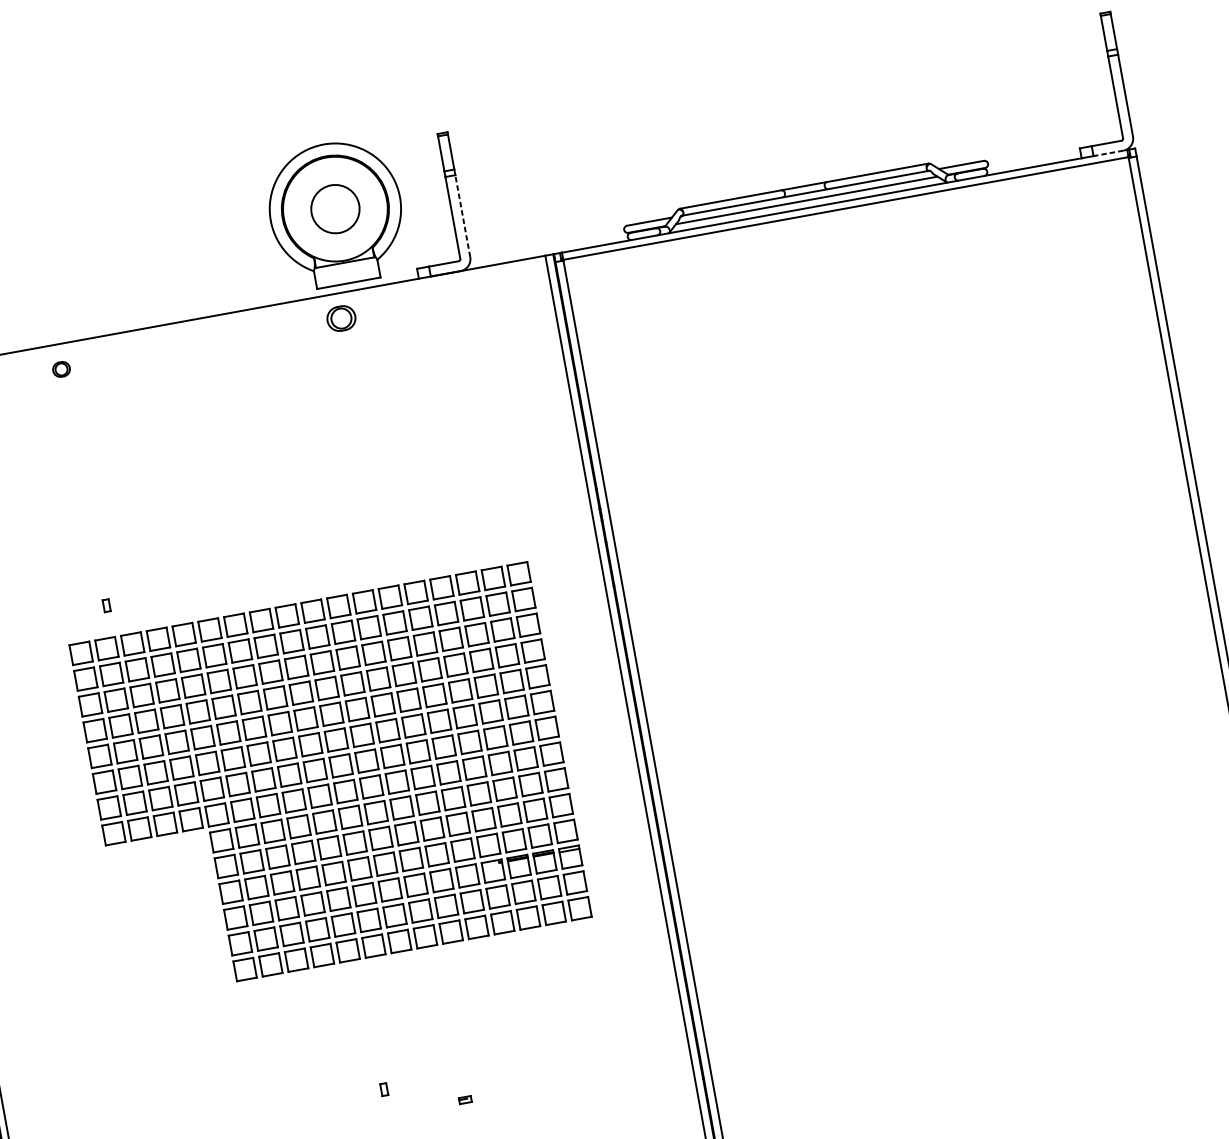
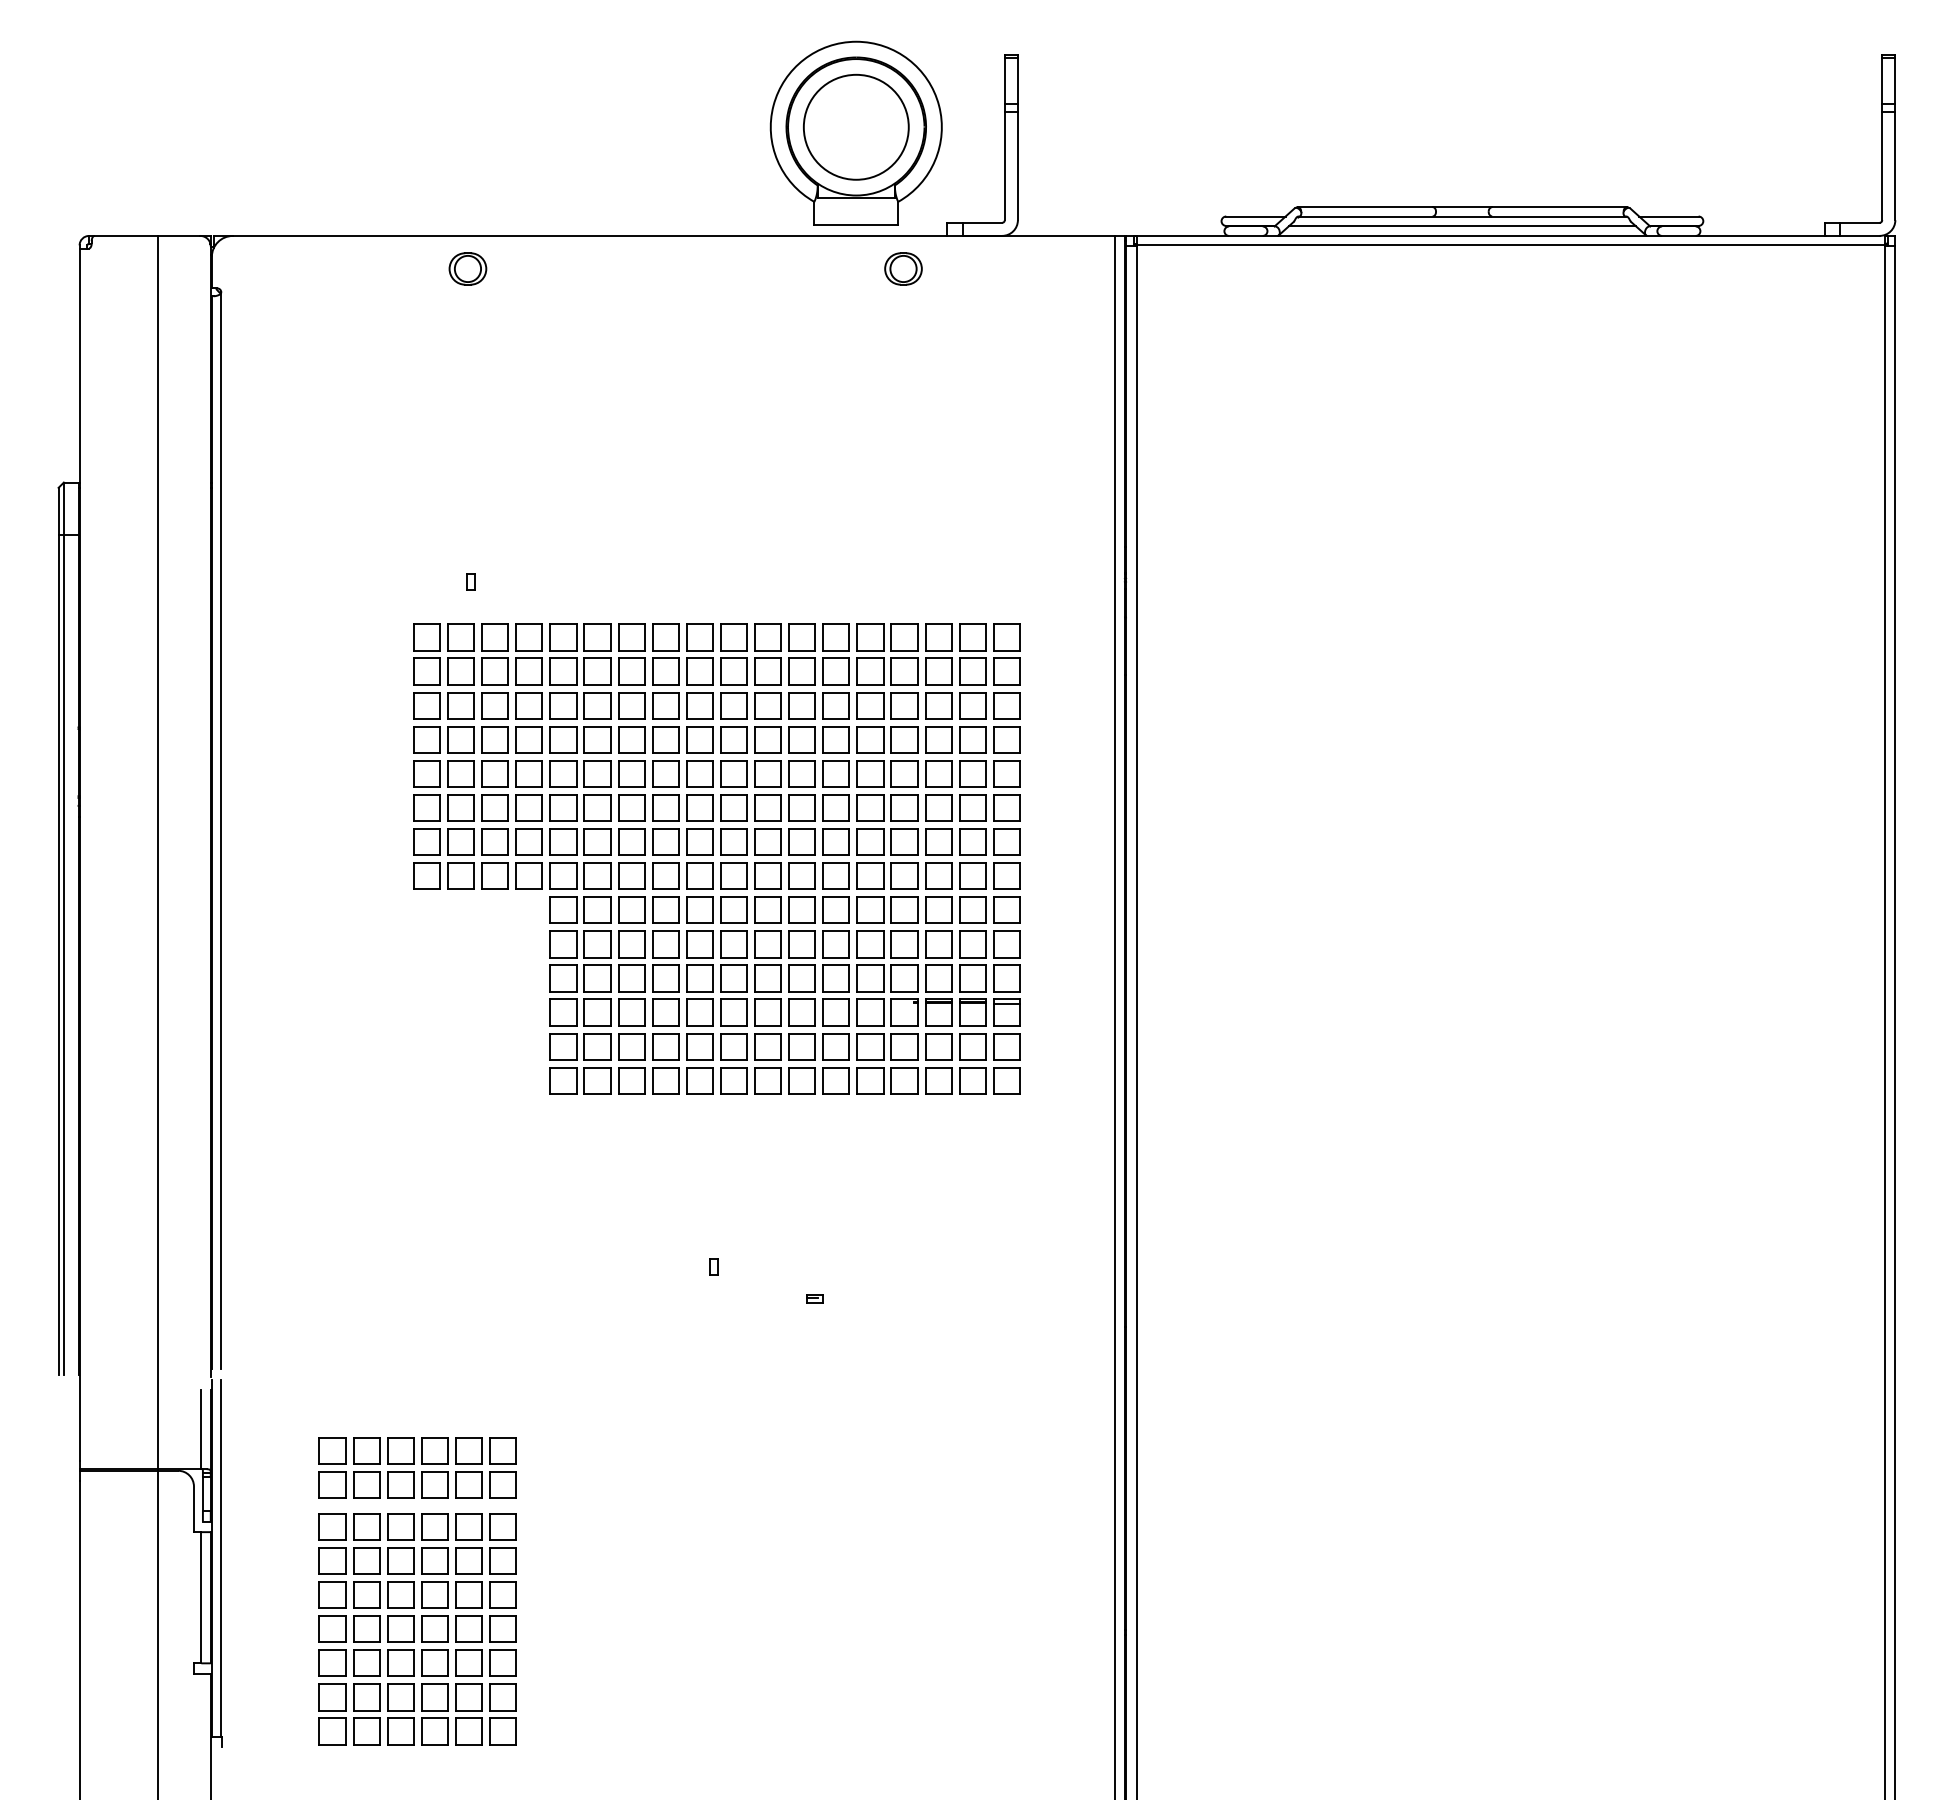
line: (1108, 153) -> (1859, 235), dashed -> solid
circle: (334, 208) -> (855, 126), size x1.67
line: (462, 215) -> (1017, 165), dashed -> solid
part: (341, 318) -> (903, 268), moved
part: (61, 369) -> (467, 268), size x1.67

